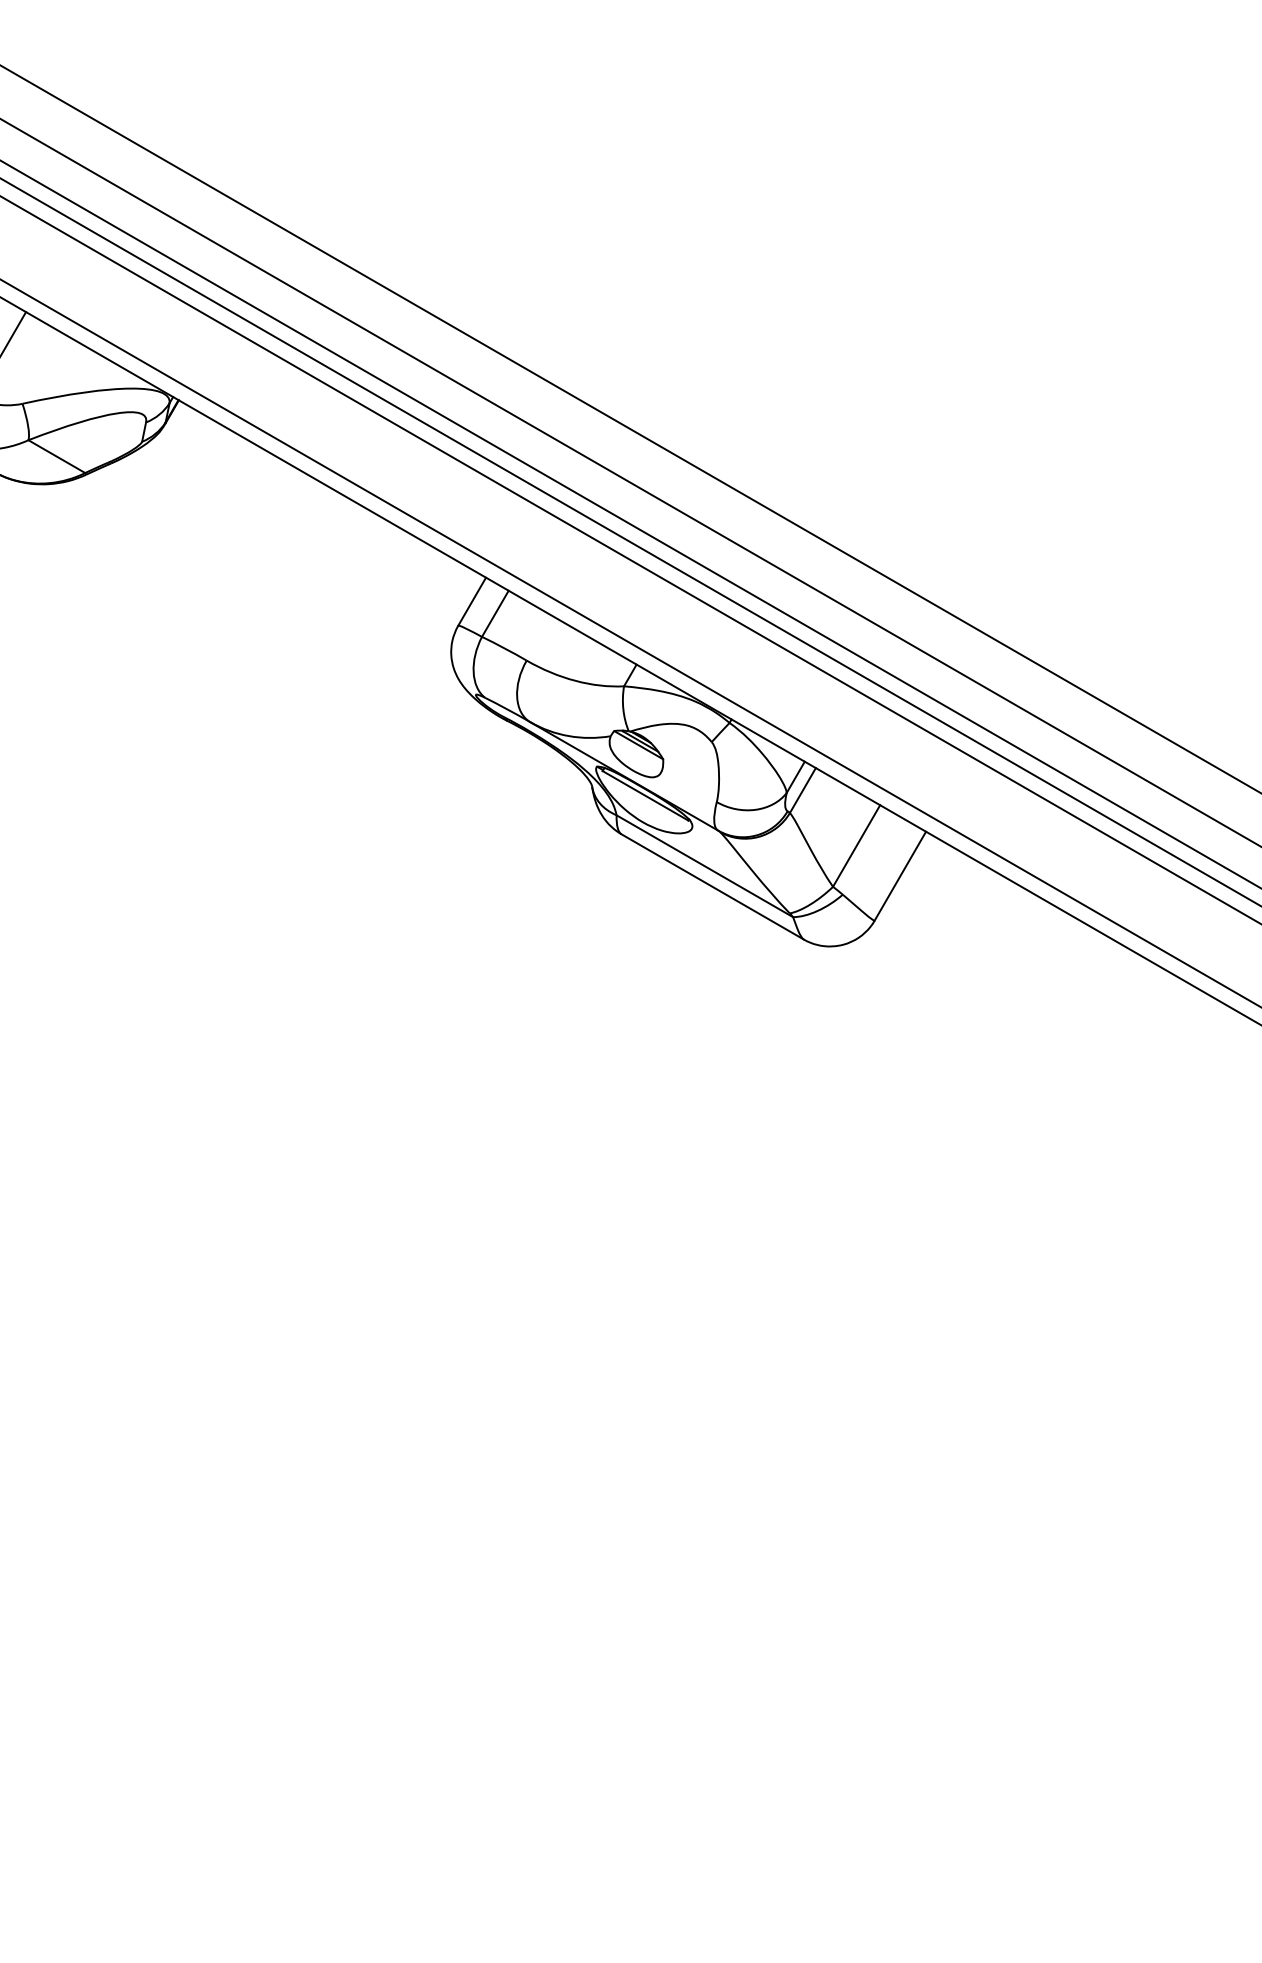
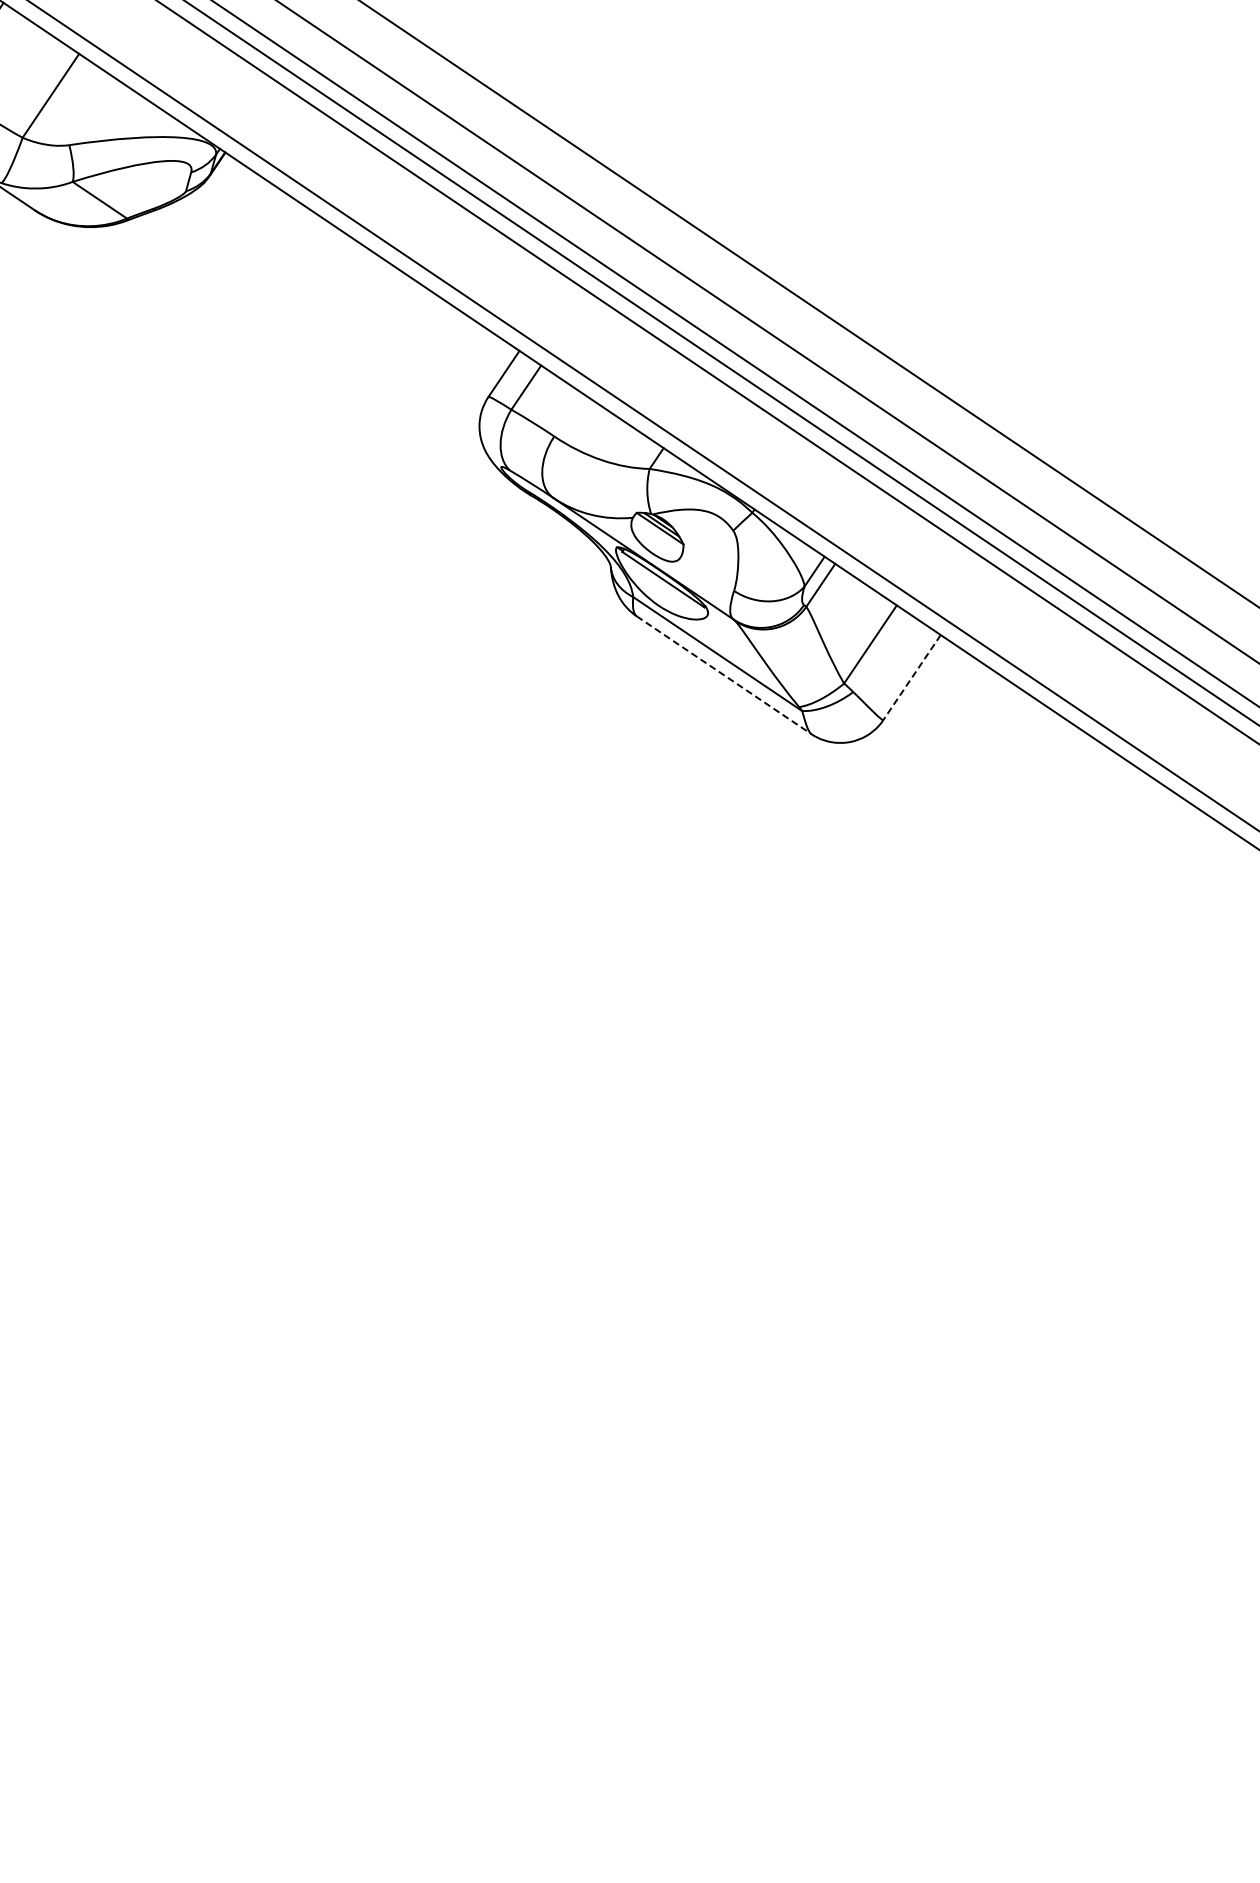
line: (900, 876) -> (912, 677), solid -> dashed
line: (713, 887) -> (724, 675), solid -> dashed

